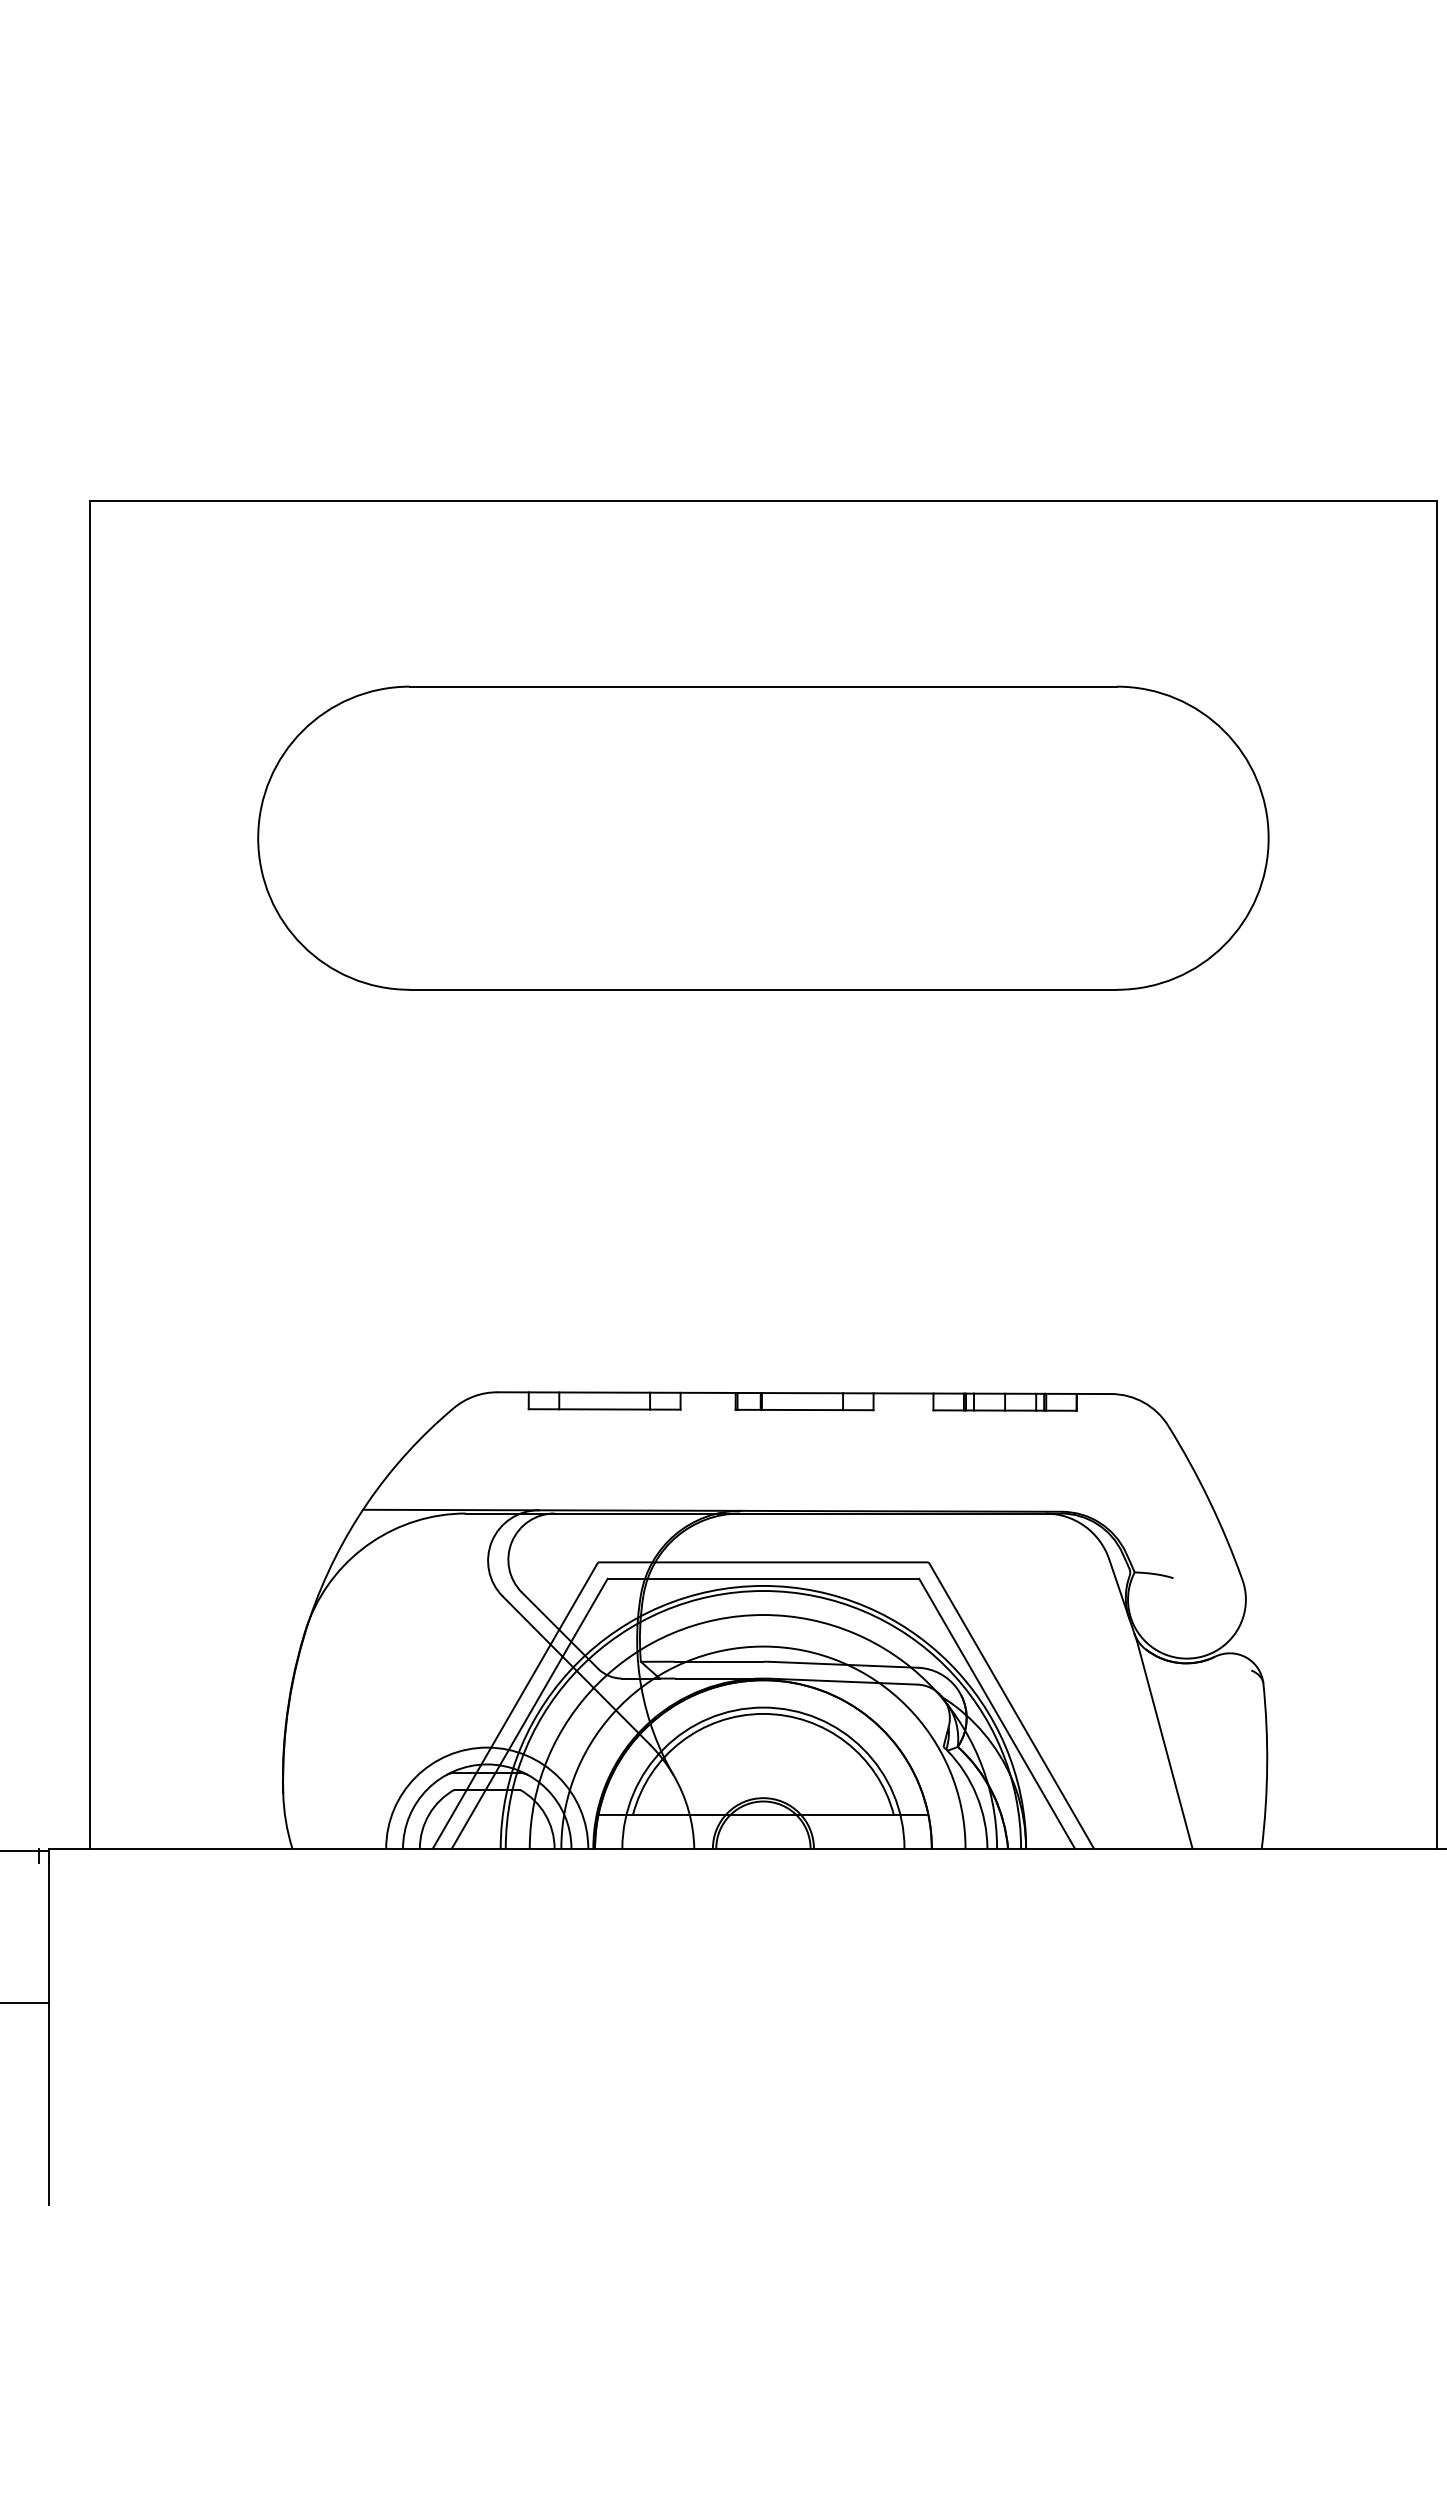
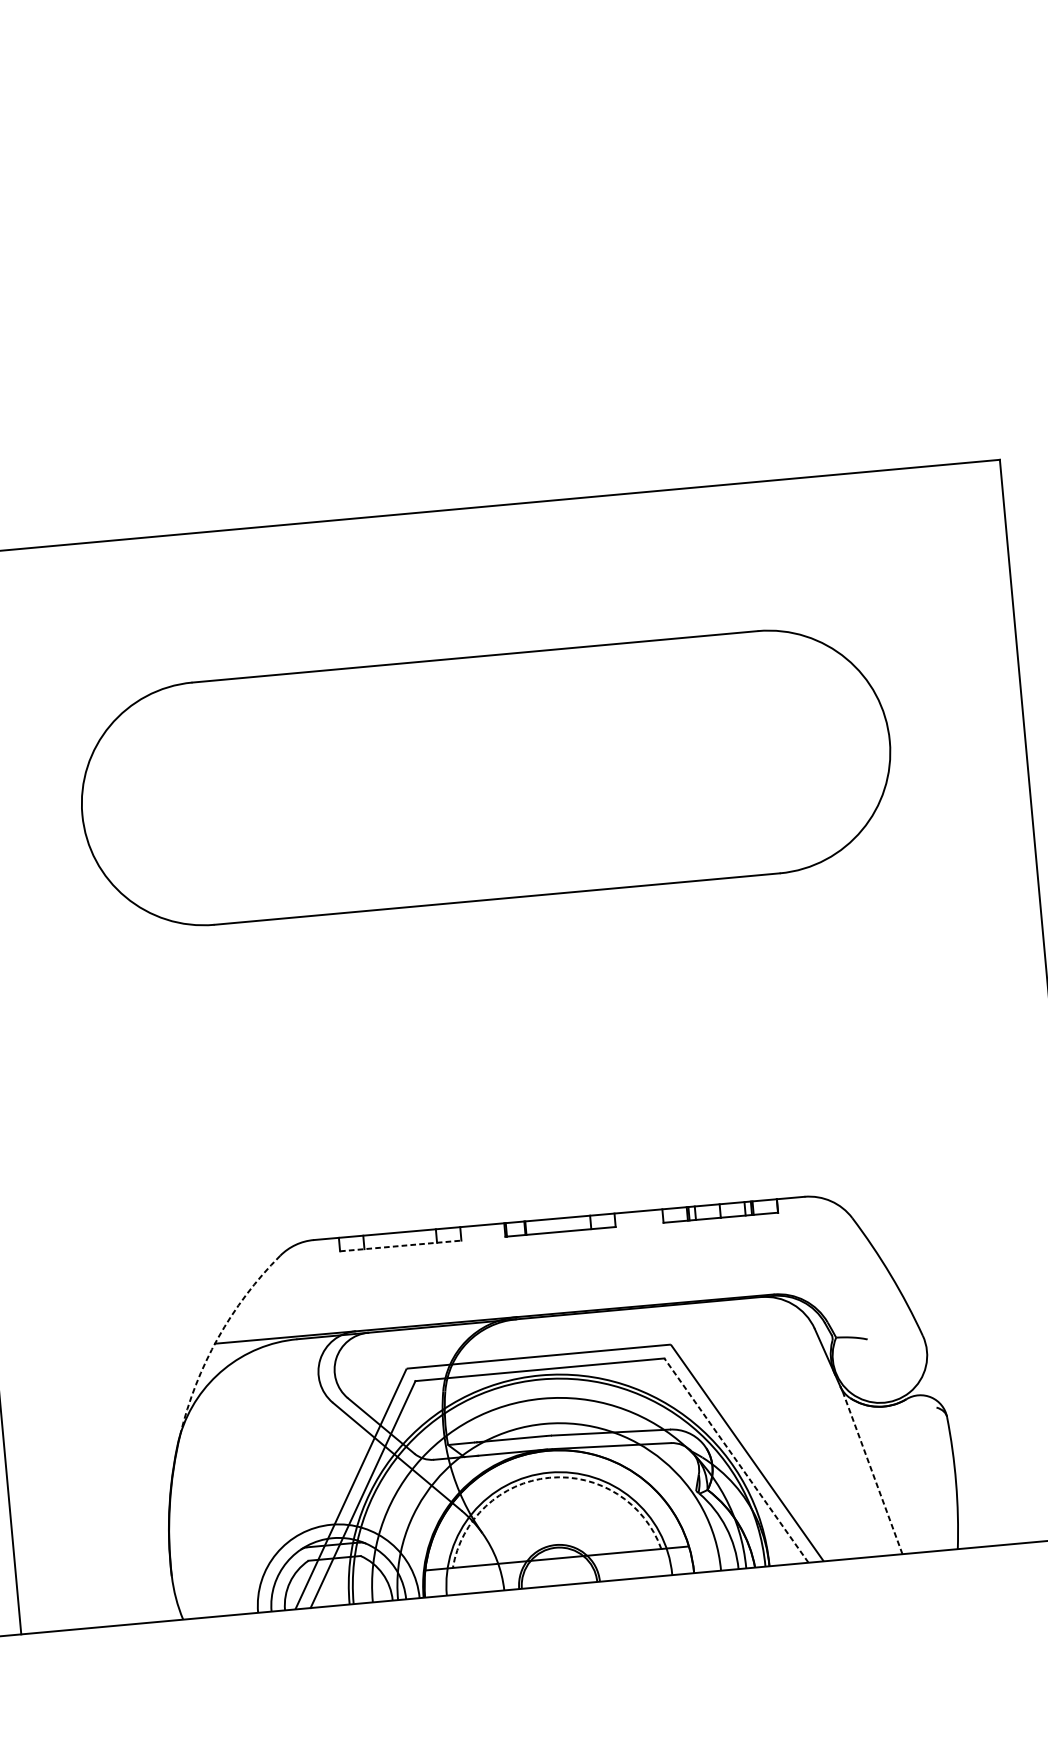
line: (604, 1409) -> (400, 1246), solid -> dashed
arc: (367, 1503) -> (218, 1338), solid -> dashed
arc: (763, 1713) -> (549, 1477), solid -> dashed
line: (997, 1713) -> (736, 1460), solid -> dashed
line: (1164, 1744) -> (872, 1472), solid -> dashed

